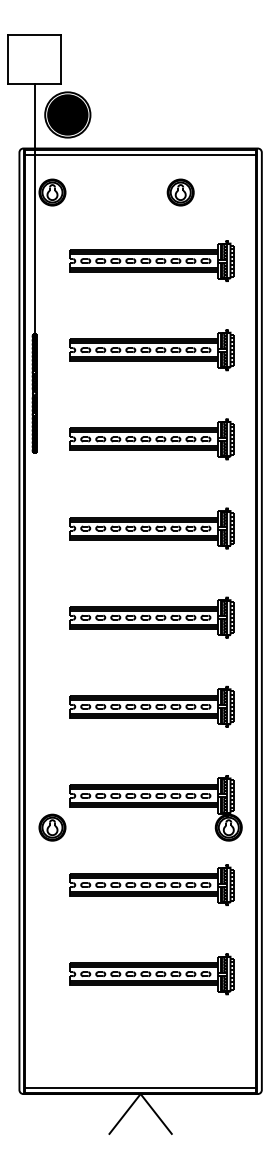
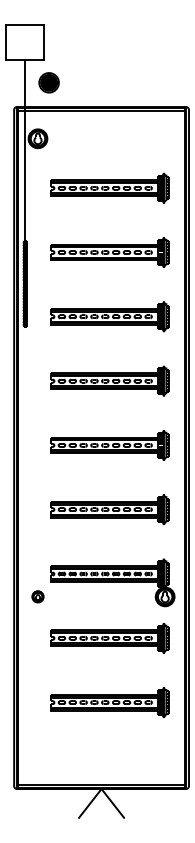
part: (67, 114) -> (48, 82), size x0.6
part: (180, 192) -> (130, 138), removed
part: (52, 827) -> (37, 596), size x0.6

